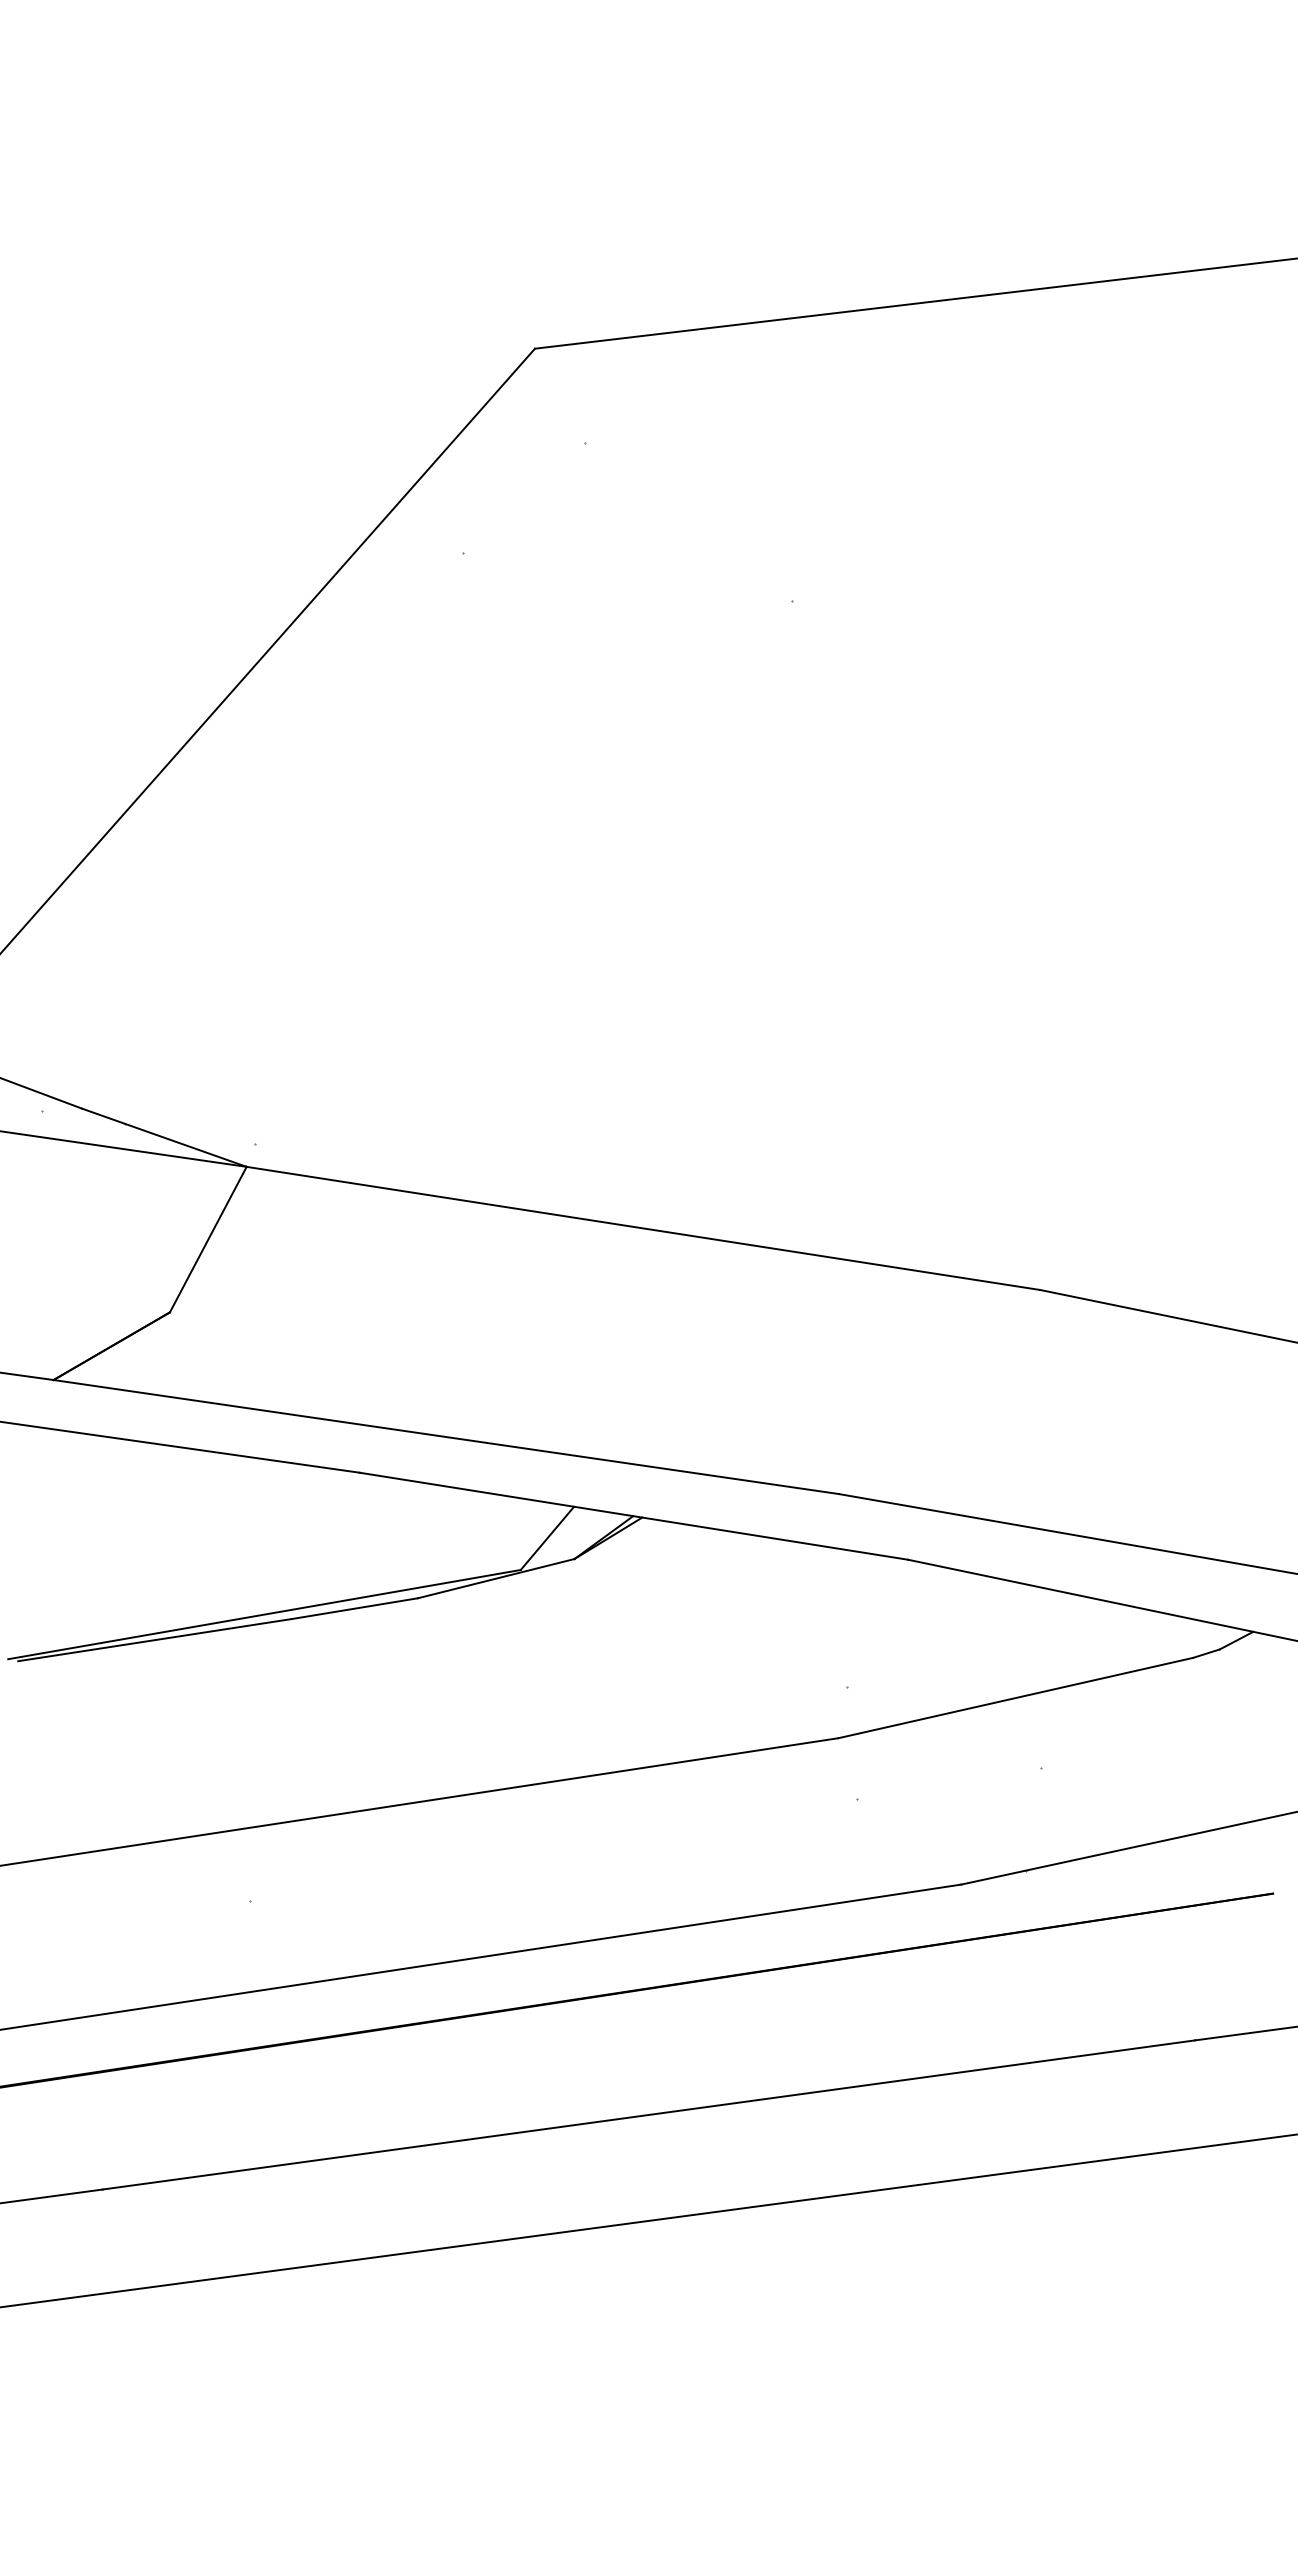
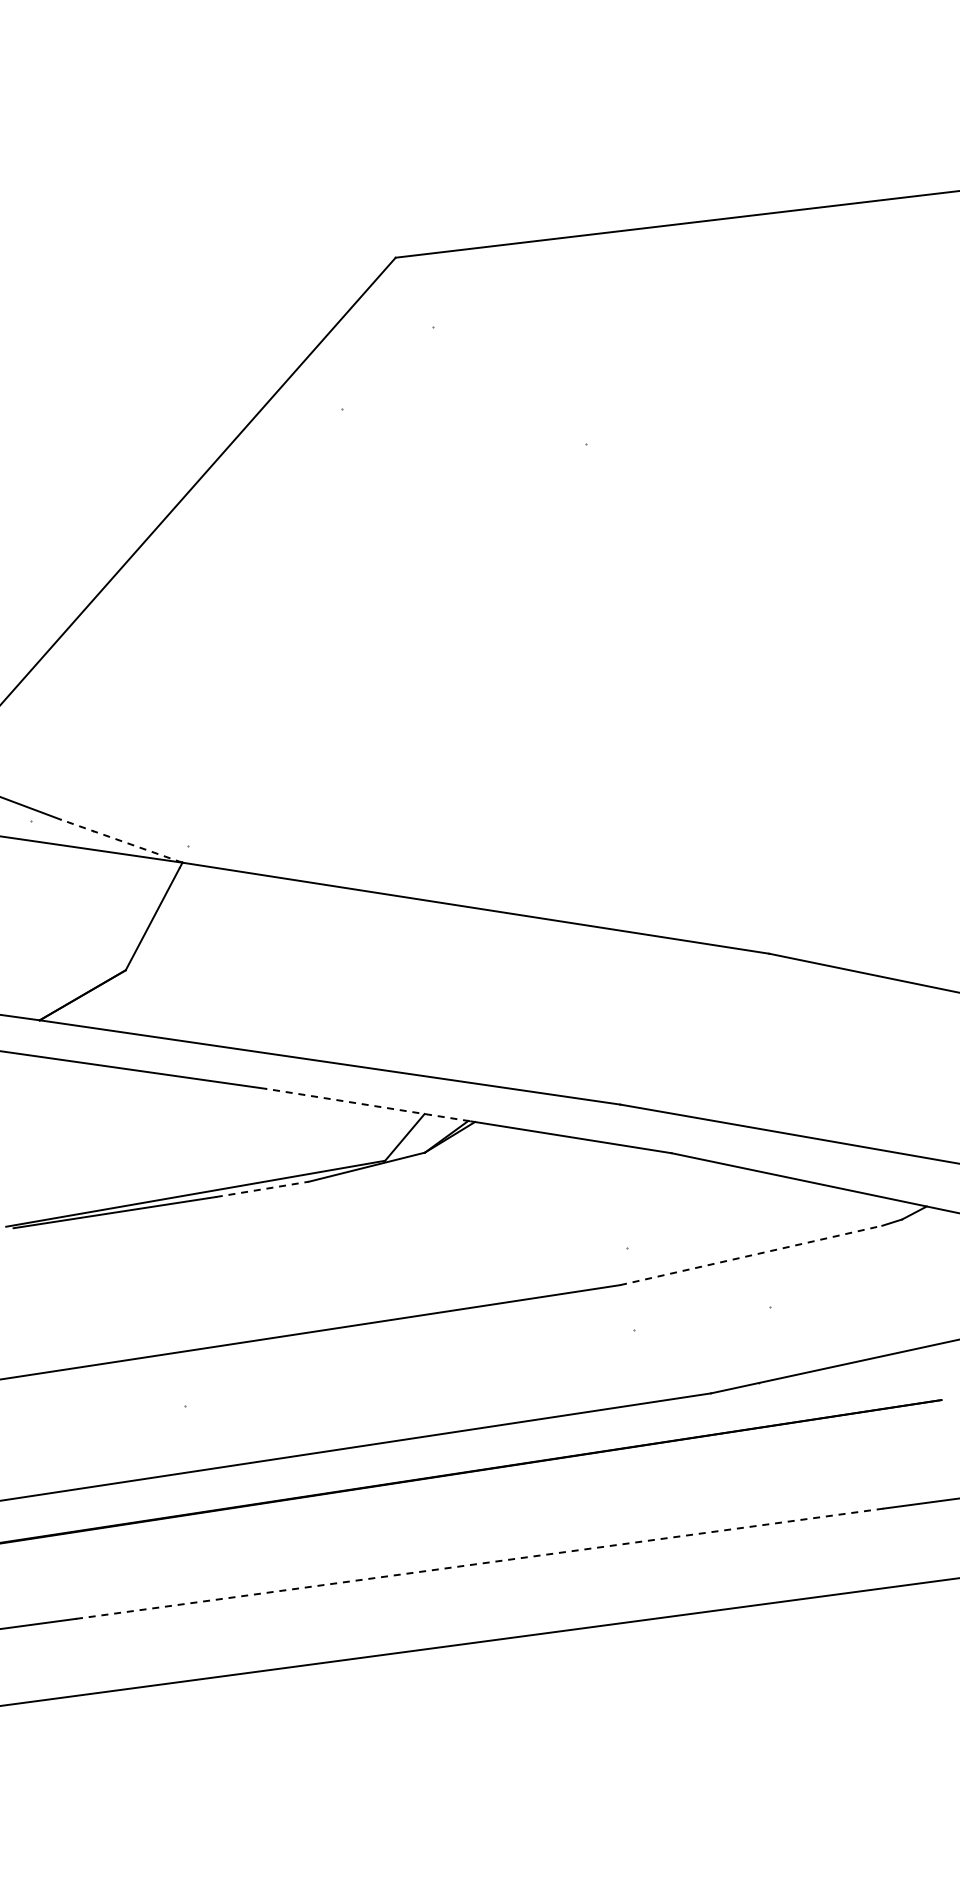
line: (164, 1138) -> (121, 841), solid -> dashed
line: (496, 1493) -> (367, 1104), solid -> dashed
line: (354, 1608) -> (262, 1189), solid -> dashed
line: (1016, 1698) -> (751, 1255), solid -> dashed
line: (648, 2114) -> (479, 1563), solid -> dashed

